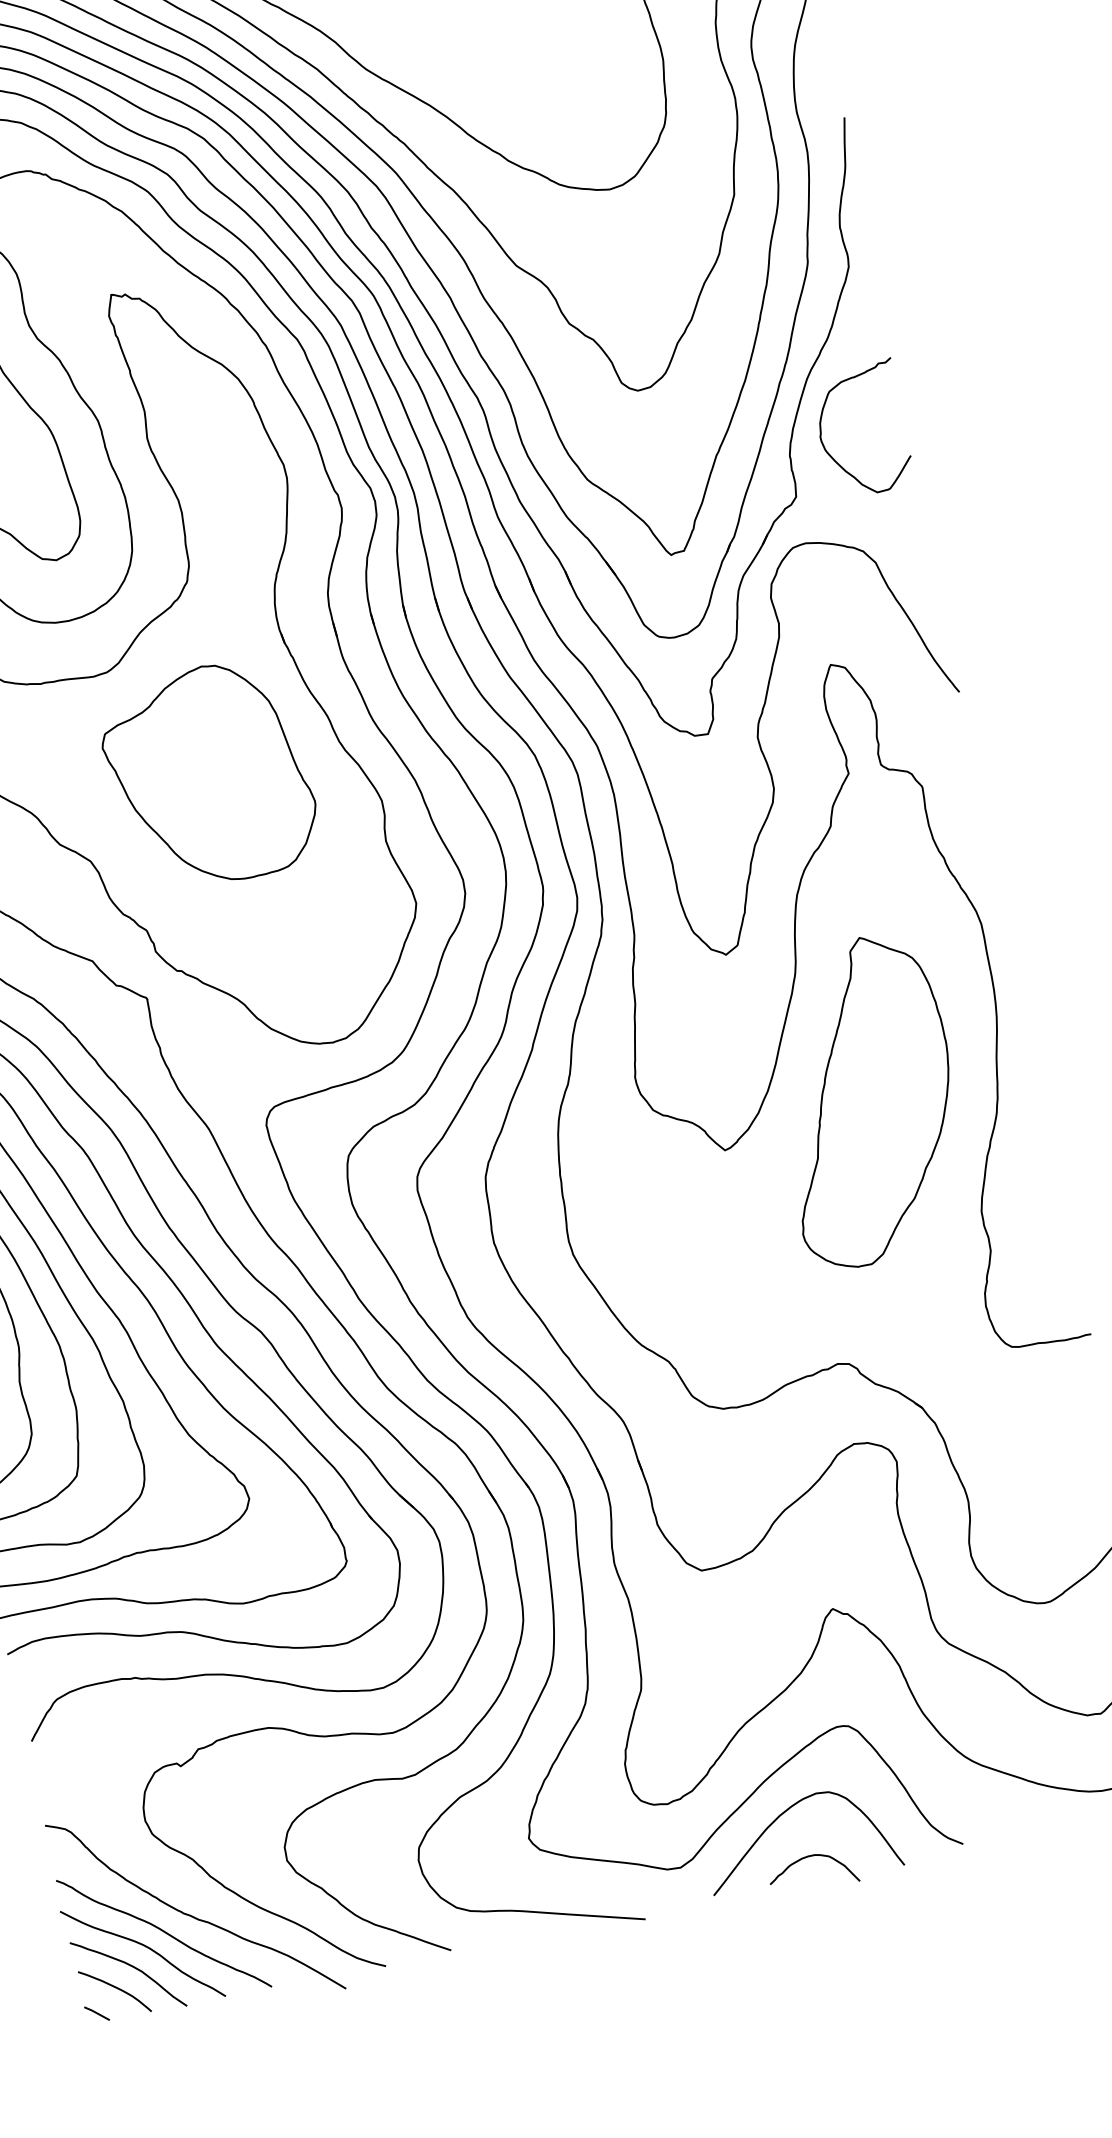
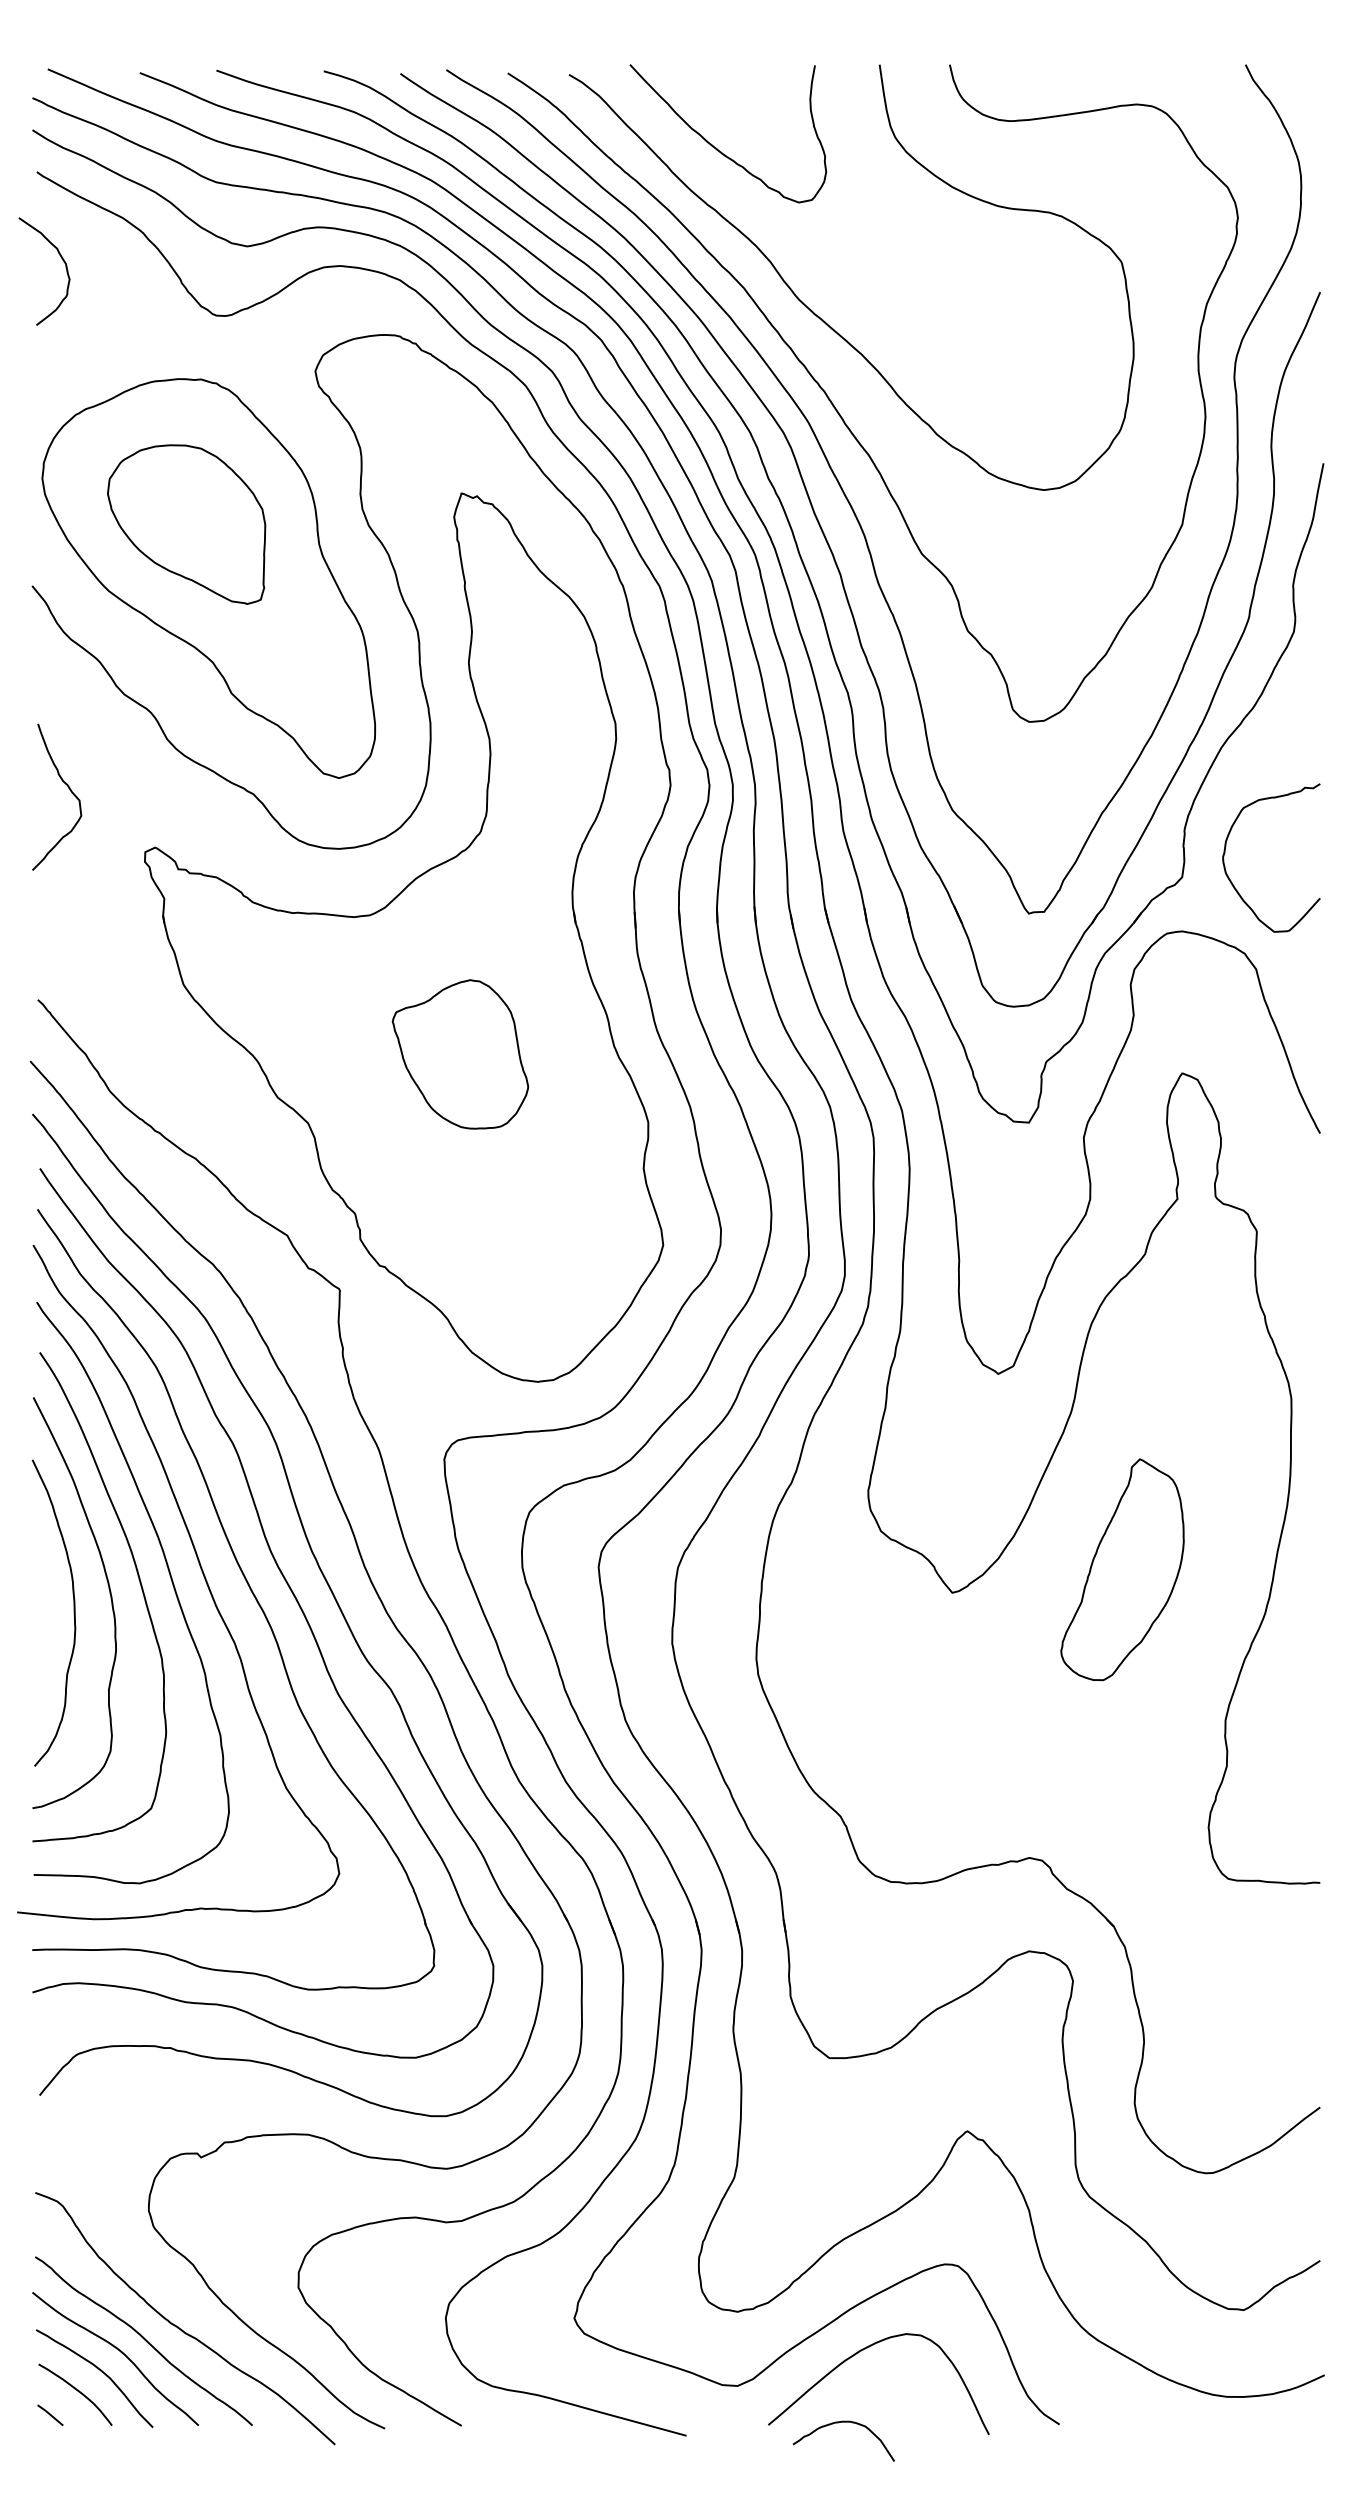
curve: (831, 455) -> (1231, 880), moved
part: (209, 775) -> (460, 1054), size x0.6
part: (866, 1100) -> (1122, 1569), size x0.6
curve: (805, 1858) -> (838, 2423), moved

